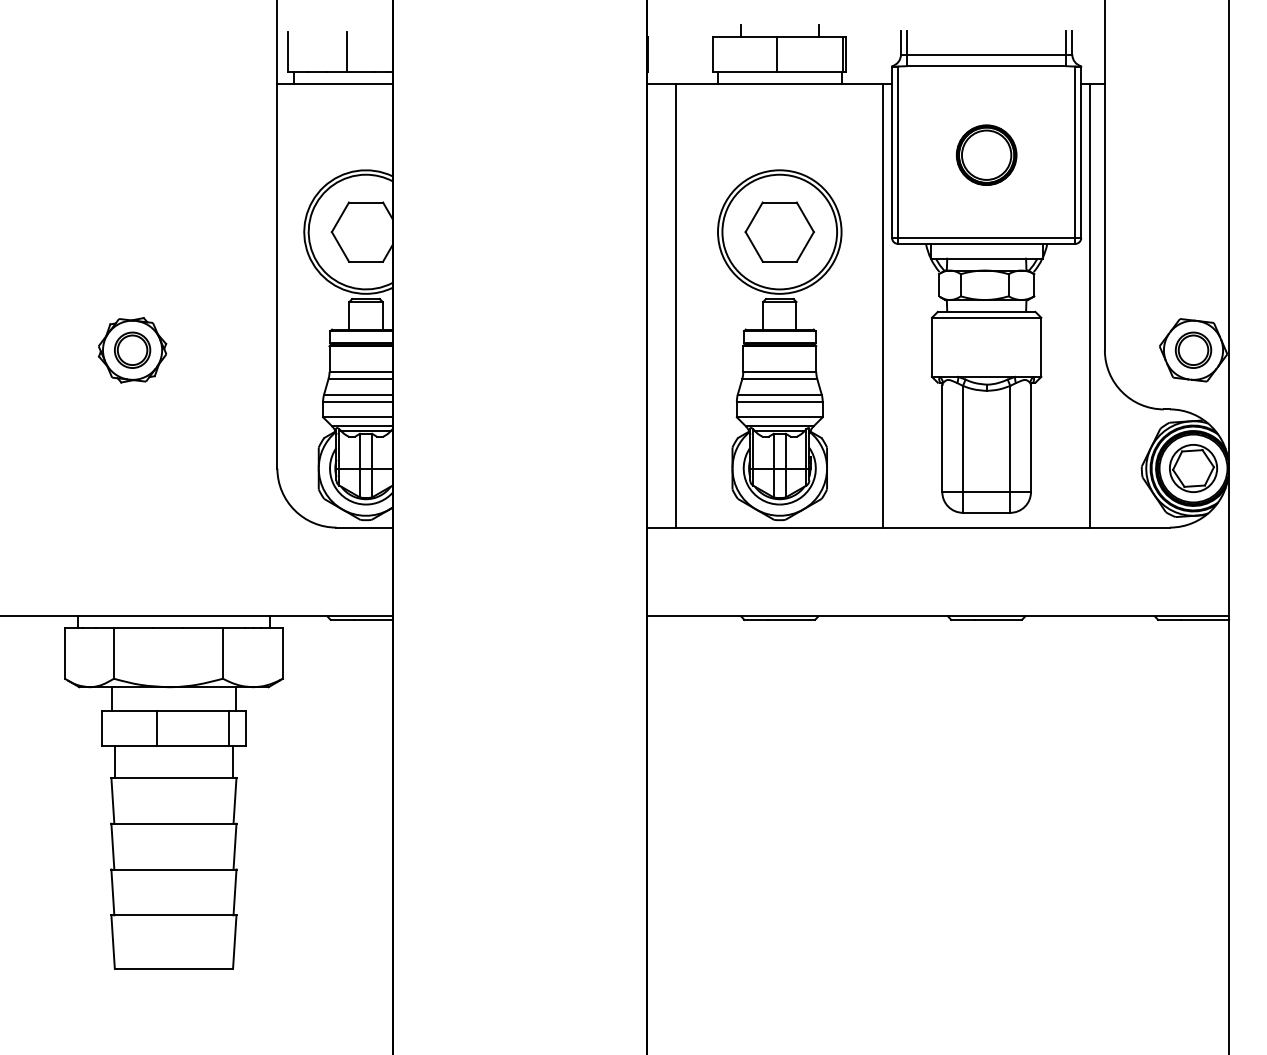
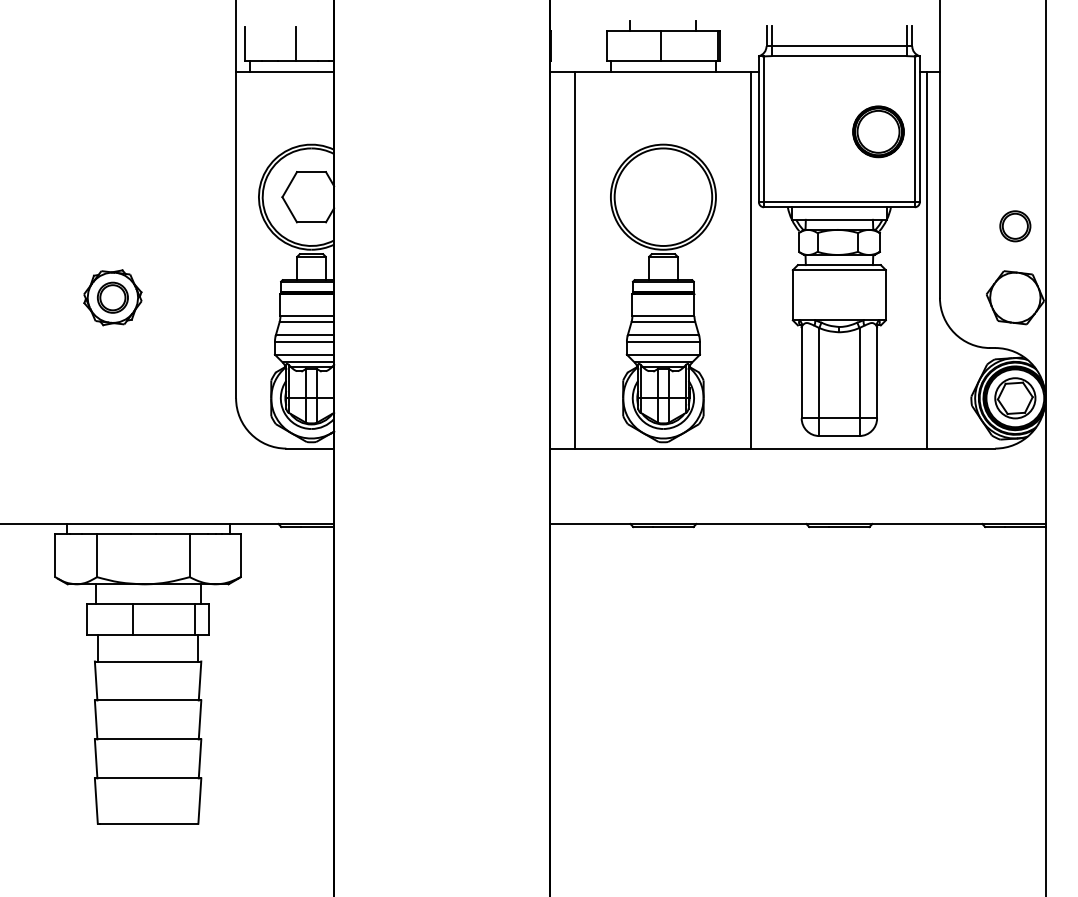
part: (986, 154) -> (878, 131), moved
part: (779, 231) -> (663, 196), removed
part: (1193, 349) -> (1015, 225), moved

